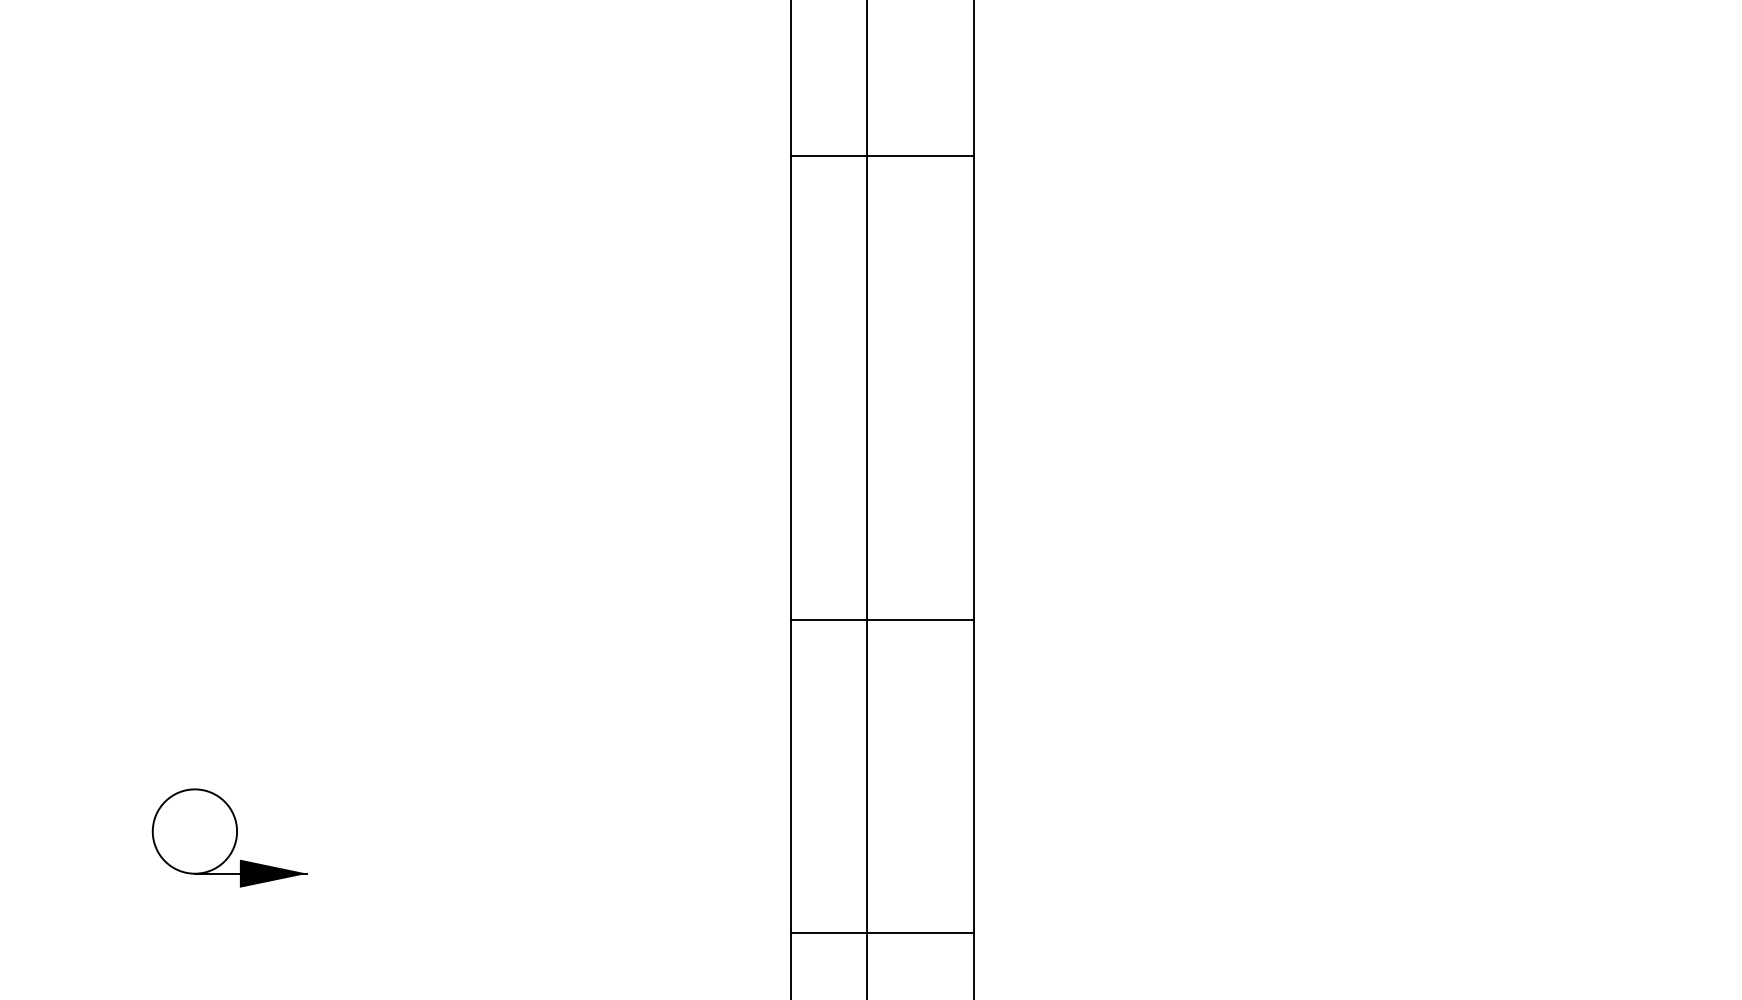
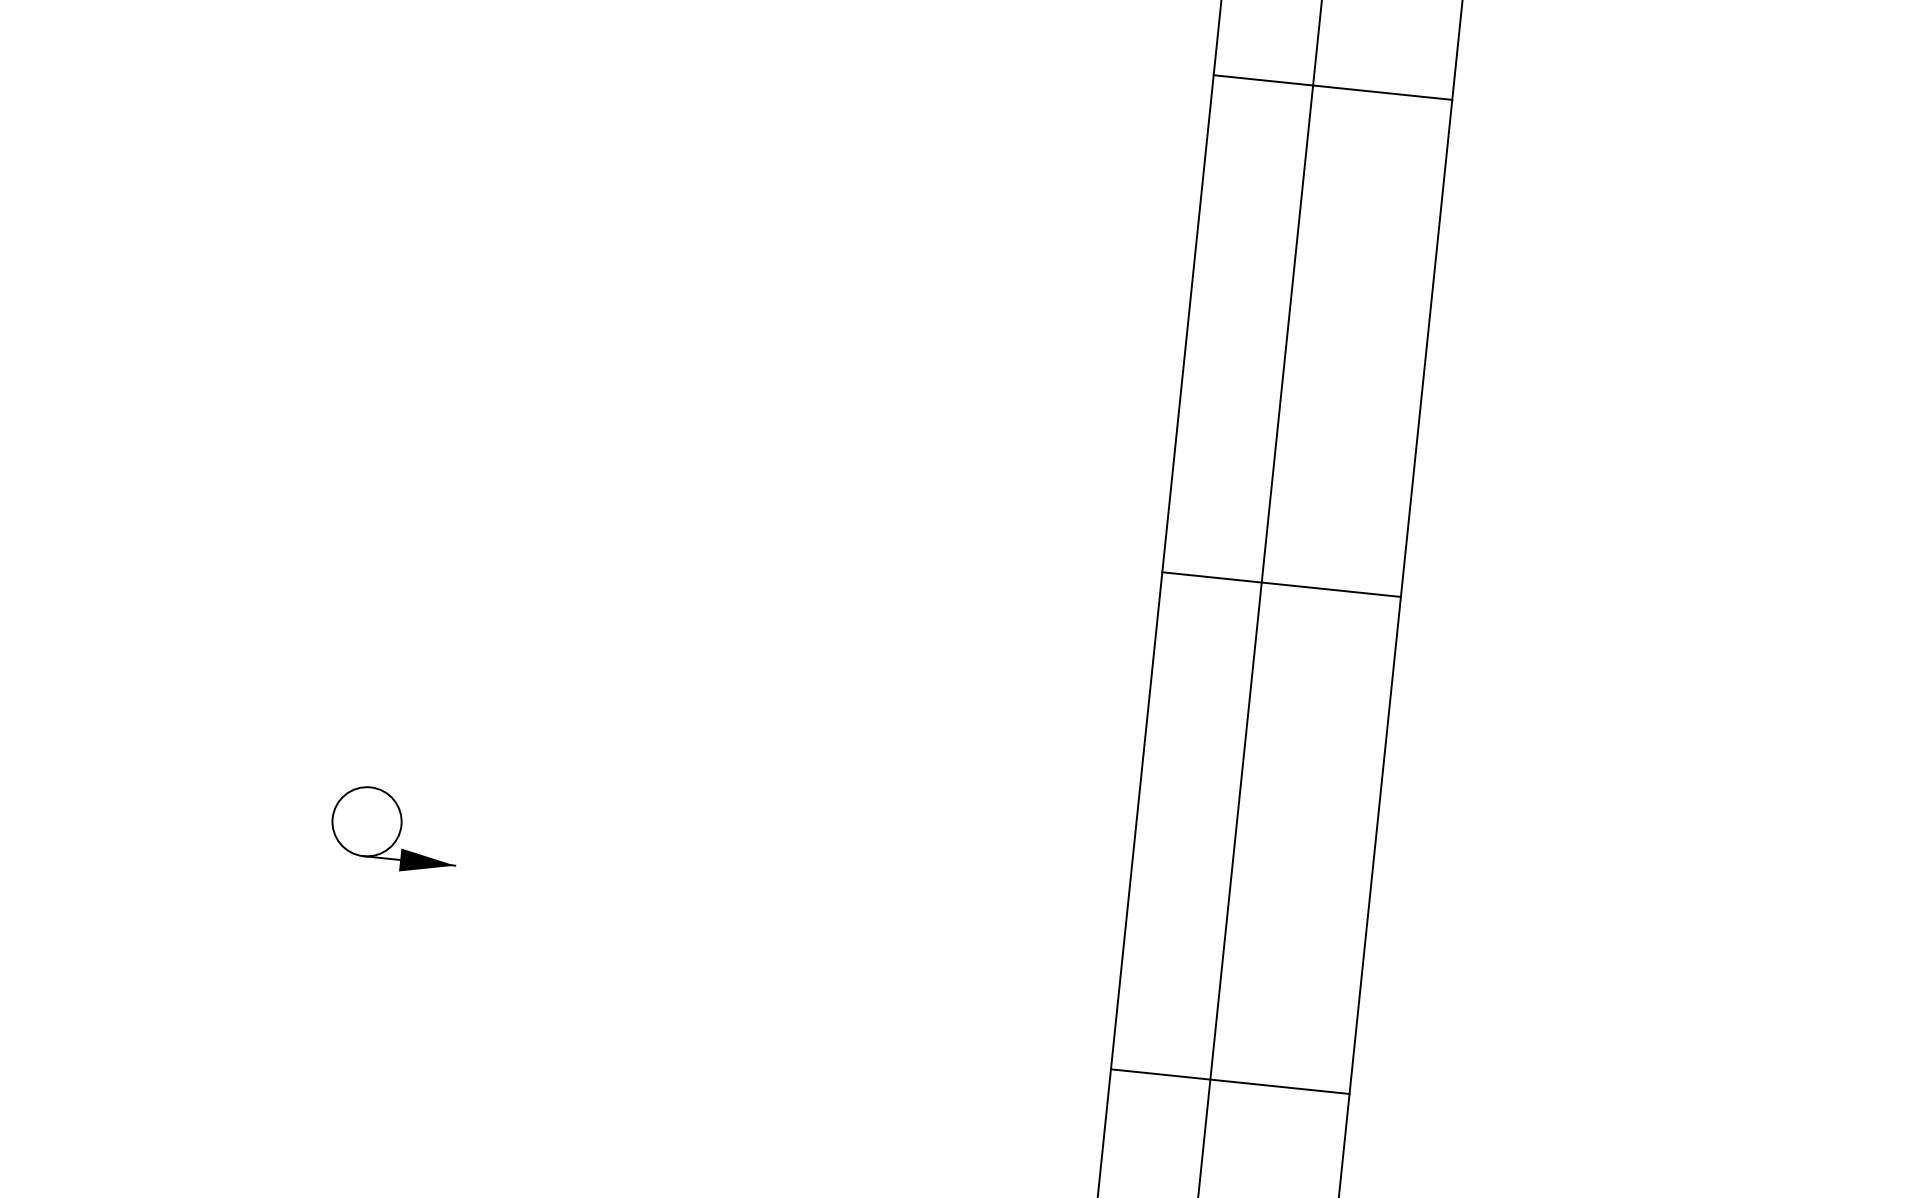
line: (882, 155) -> (1332, 87), moved
line: (882, 620) -> (1281, 584), moved
part: (230, 837) -> (395, 829), size x0.62
line: (882, 933) -> (1230, 1082), moved

